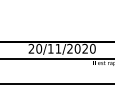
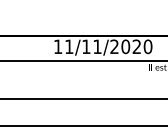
text: (35, 48) -> (63, 46), 20/11/2020 -> 11/11/2020

